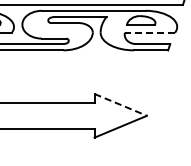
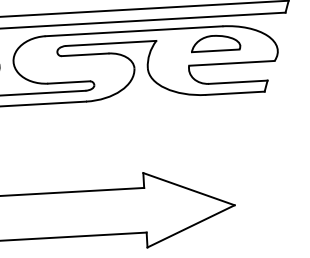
line: (149, 32) -> (231, 62), dashed -> solid
line: (121, 105) -> (190, 190), dashed -> solid

